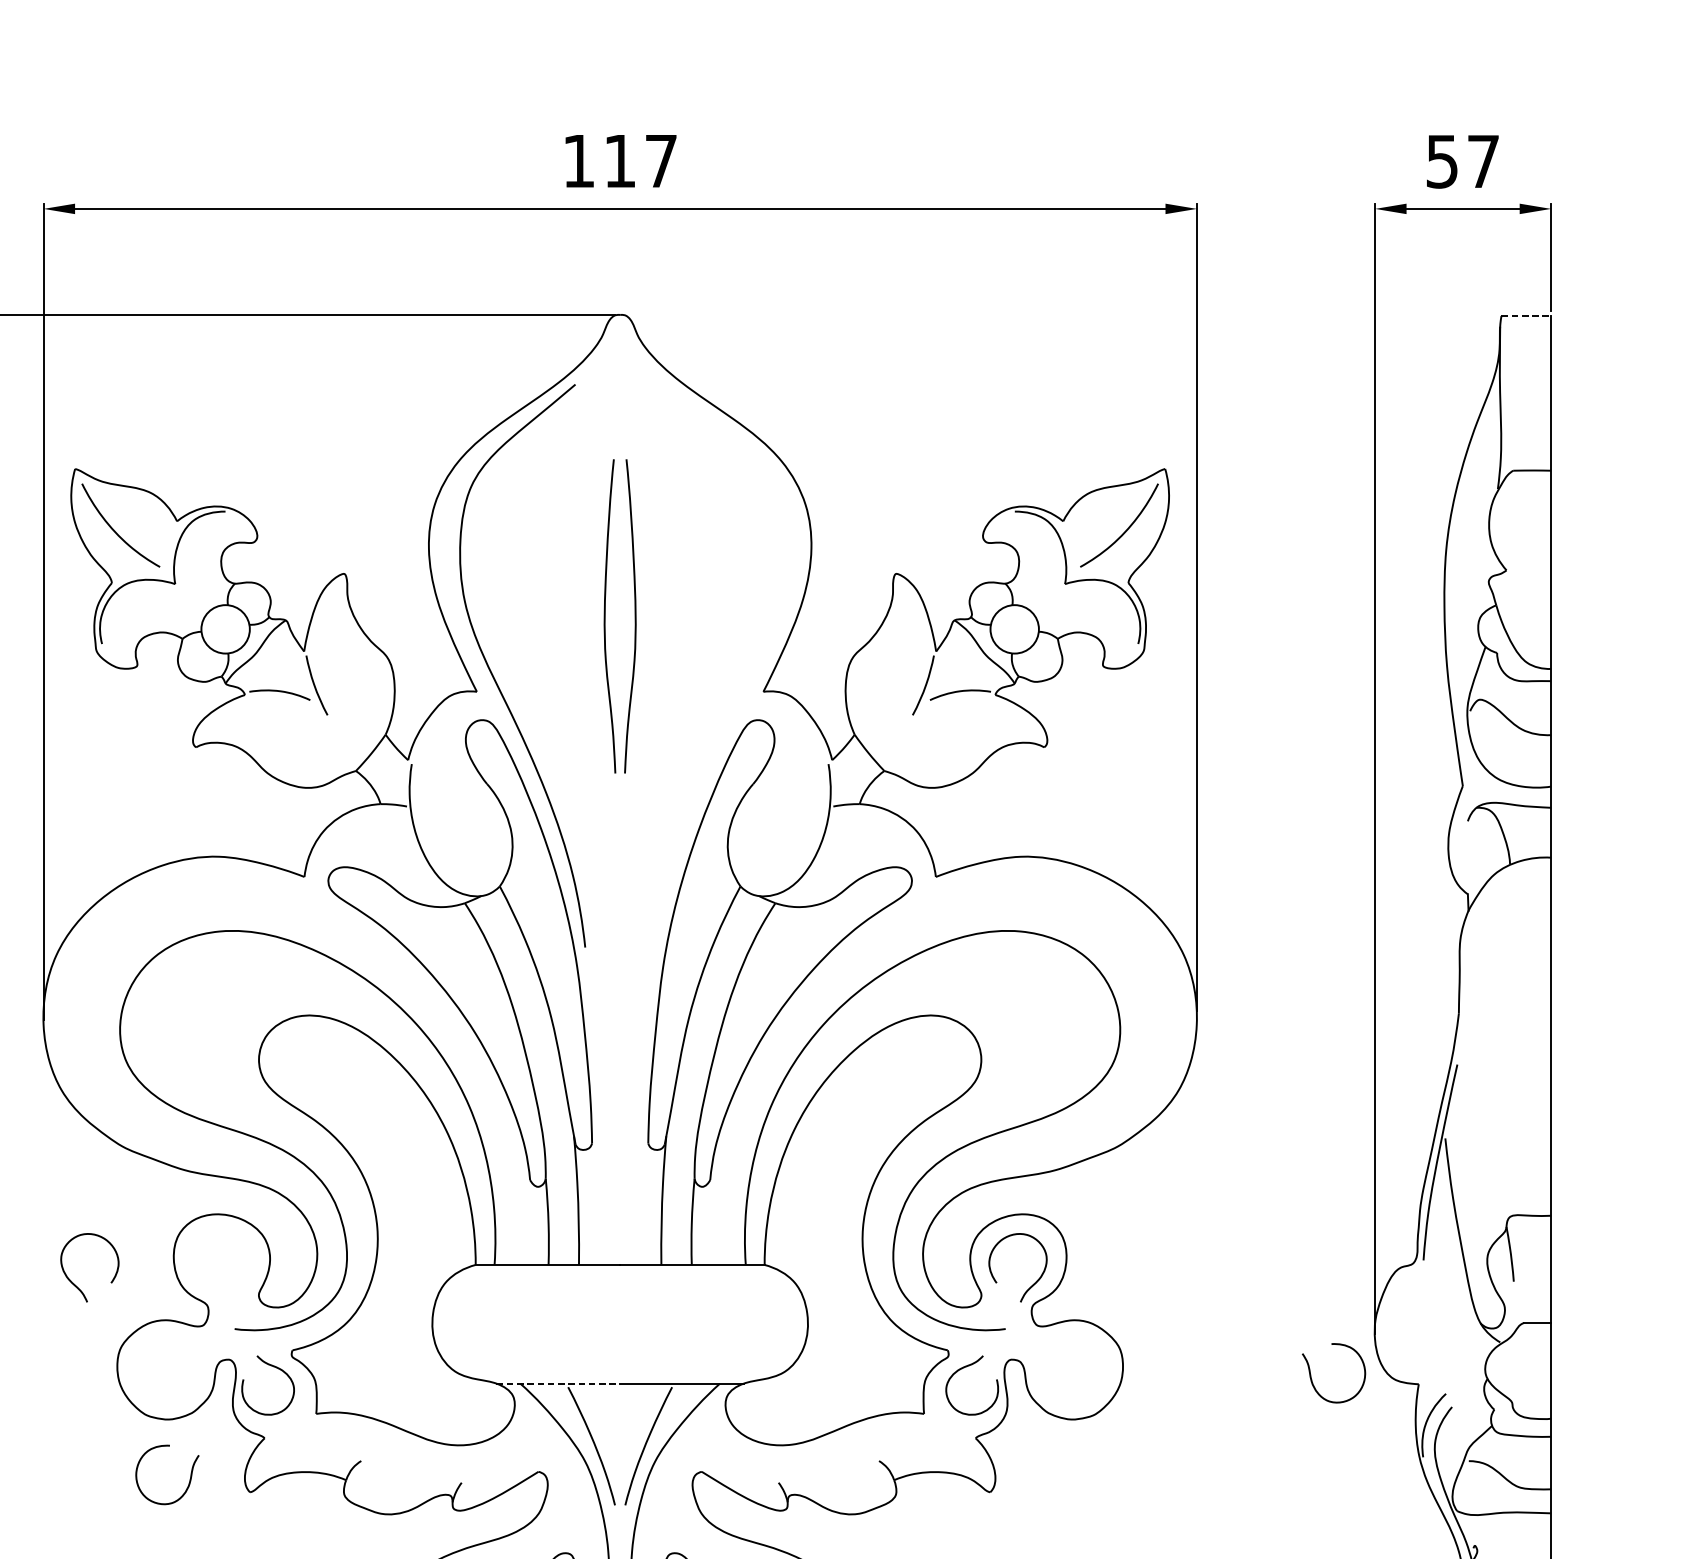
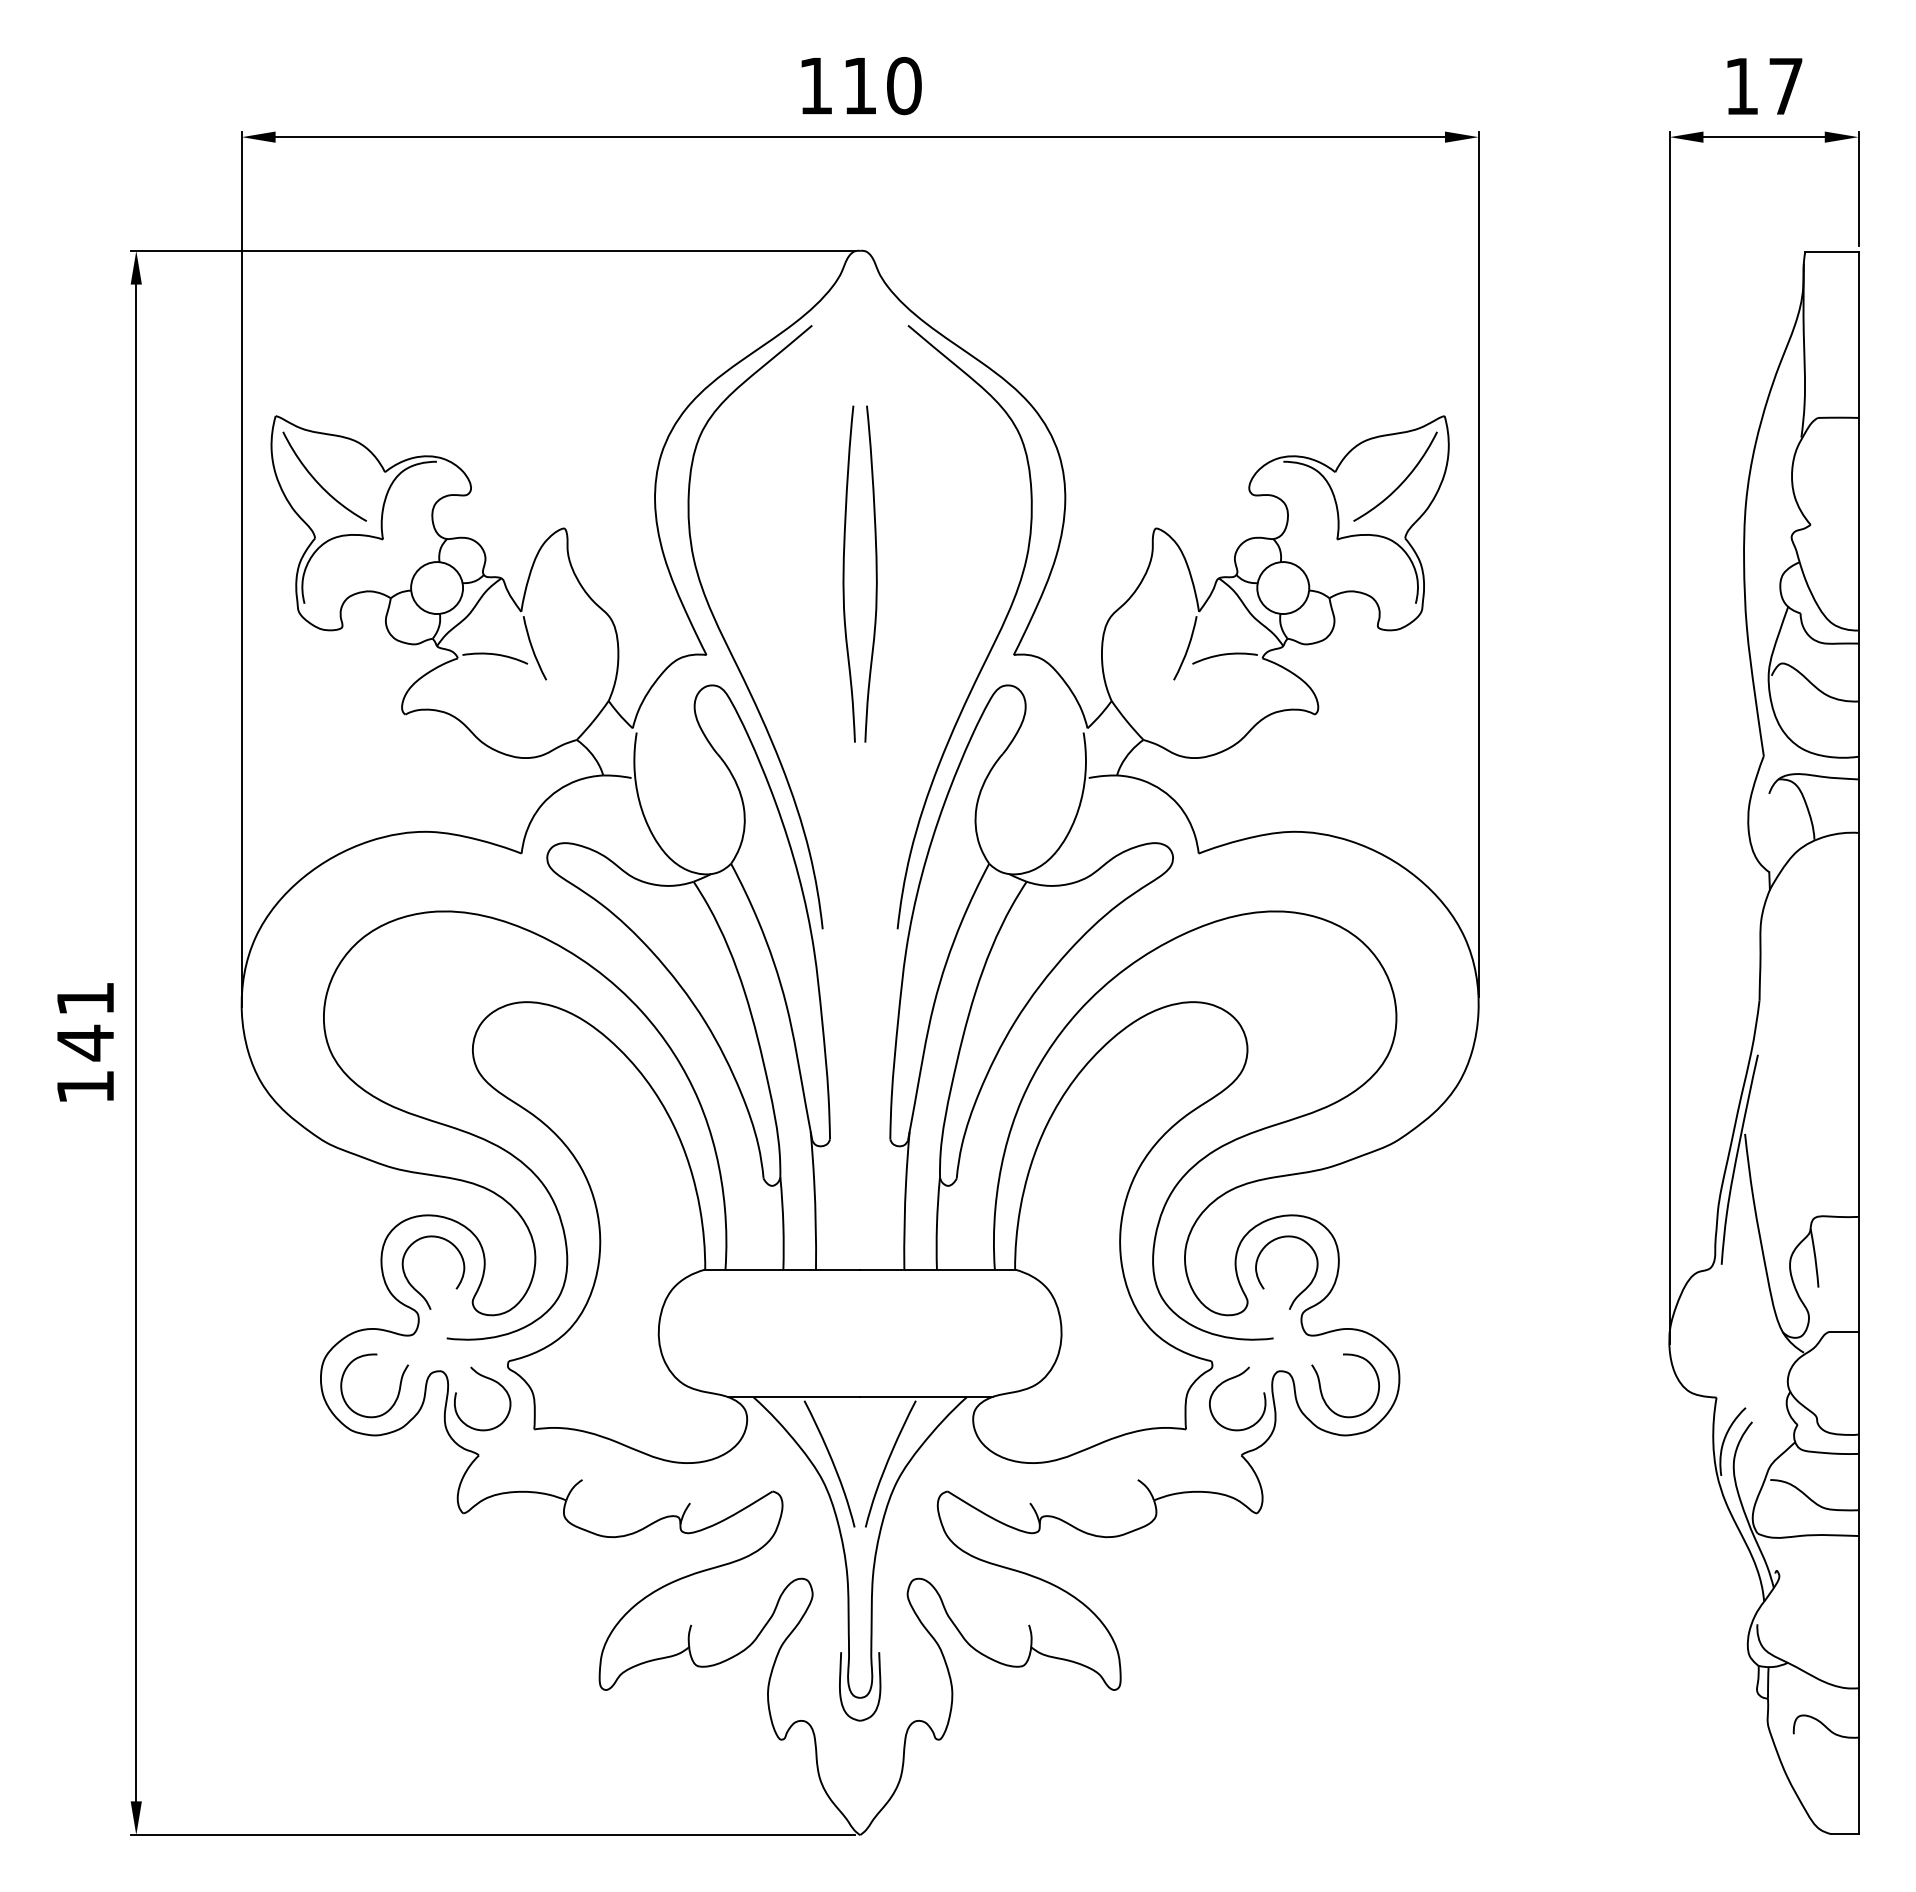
text: (661, 160) -> (904, 85), 117 -> 110
text: (1442, 161) -> (1741, 86), 57 -> 17
line: (1525, 316) -> (1831, 252), dashed -> solid
curve: (744, 680) -> (993, 642), added
curve: (74, 1283) -> (416, 1289), moved
curve: (1312, 1379) -> (1322, 1392), moved
line: (558, 1383) -> (794, 1396), dashed -> solid
curve: (189, 1478) -> (398, 1389), moved

